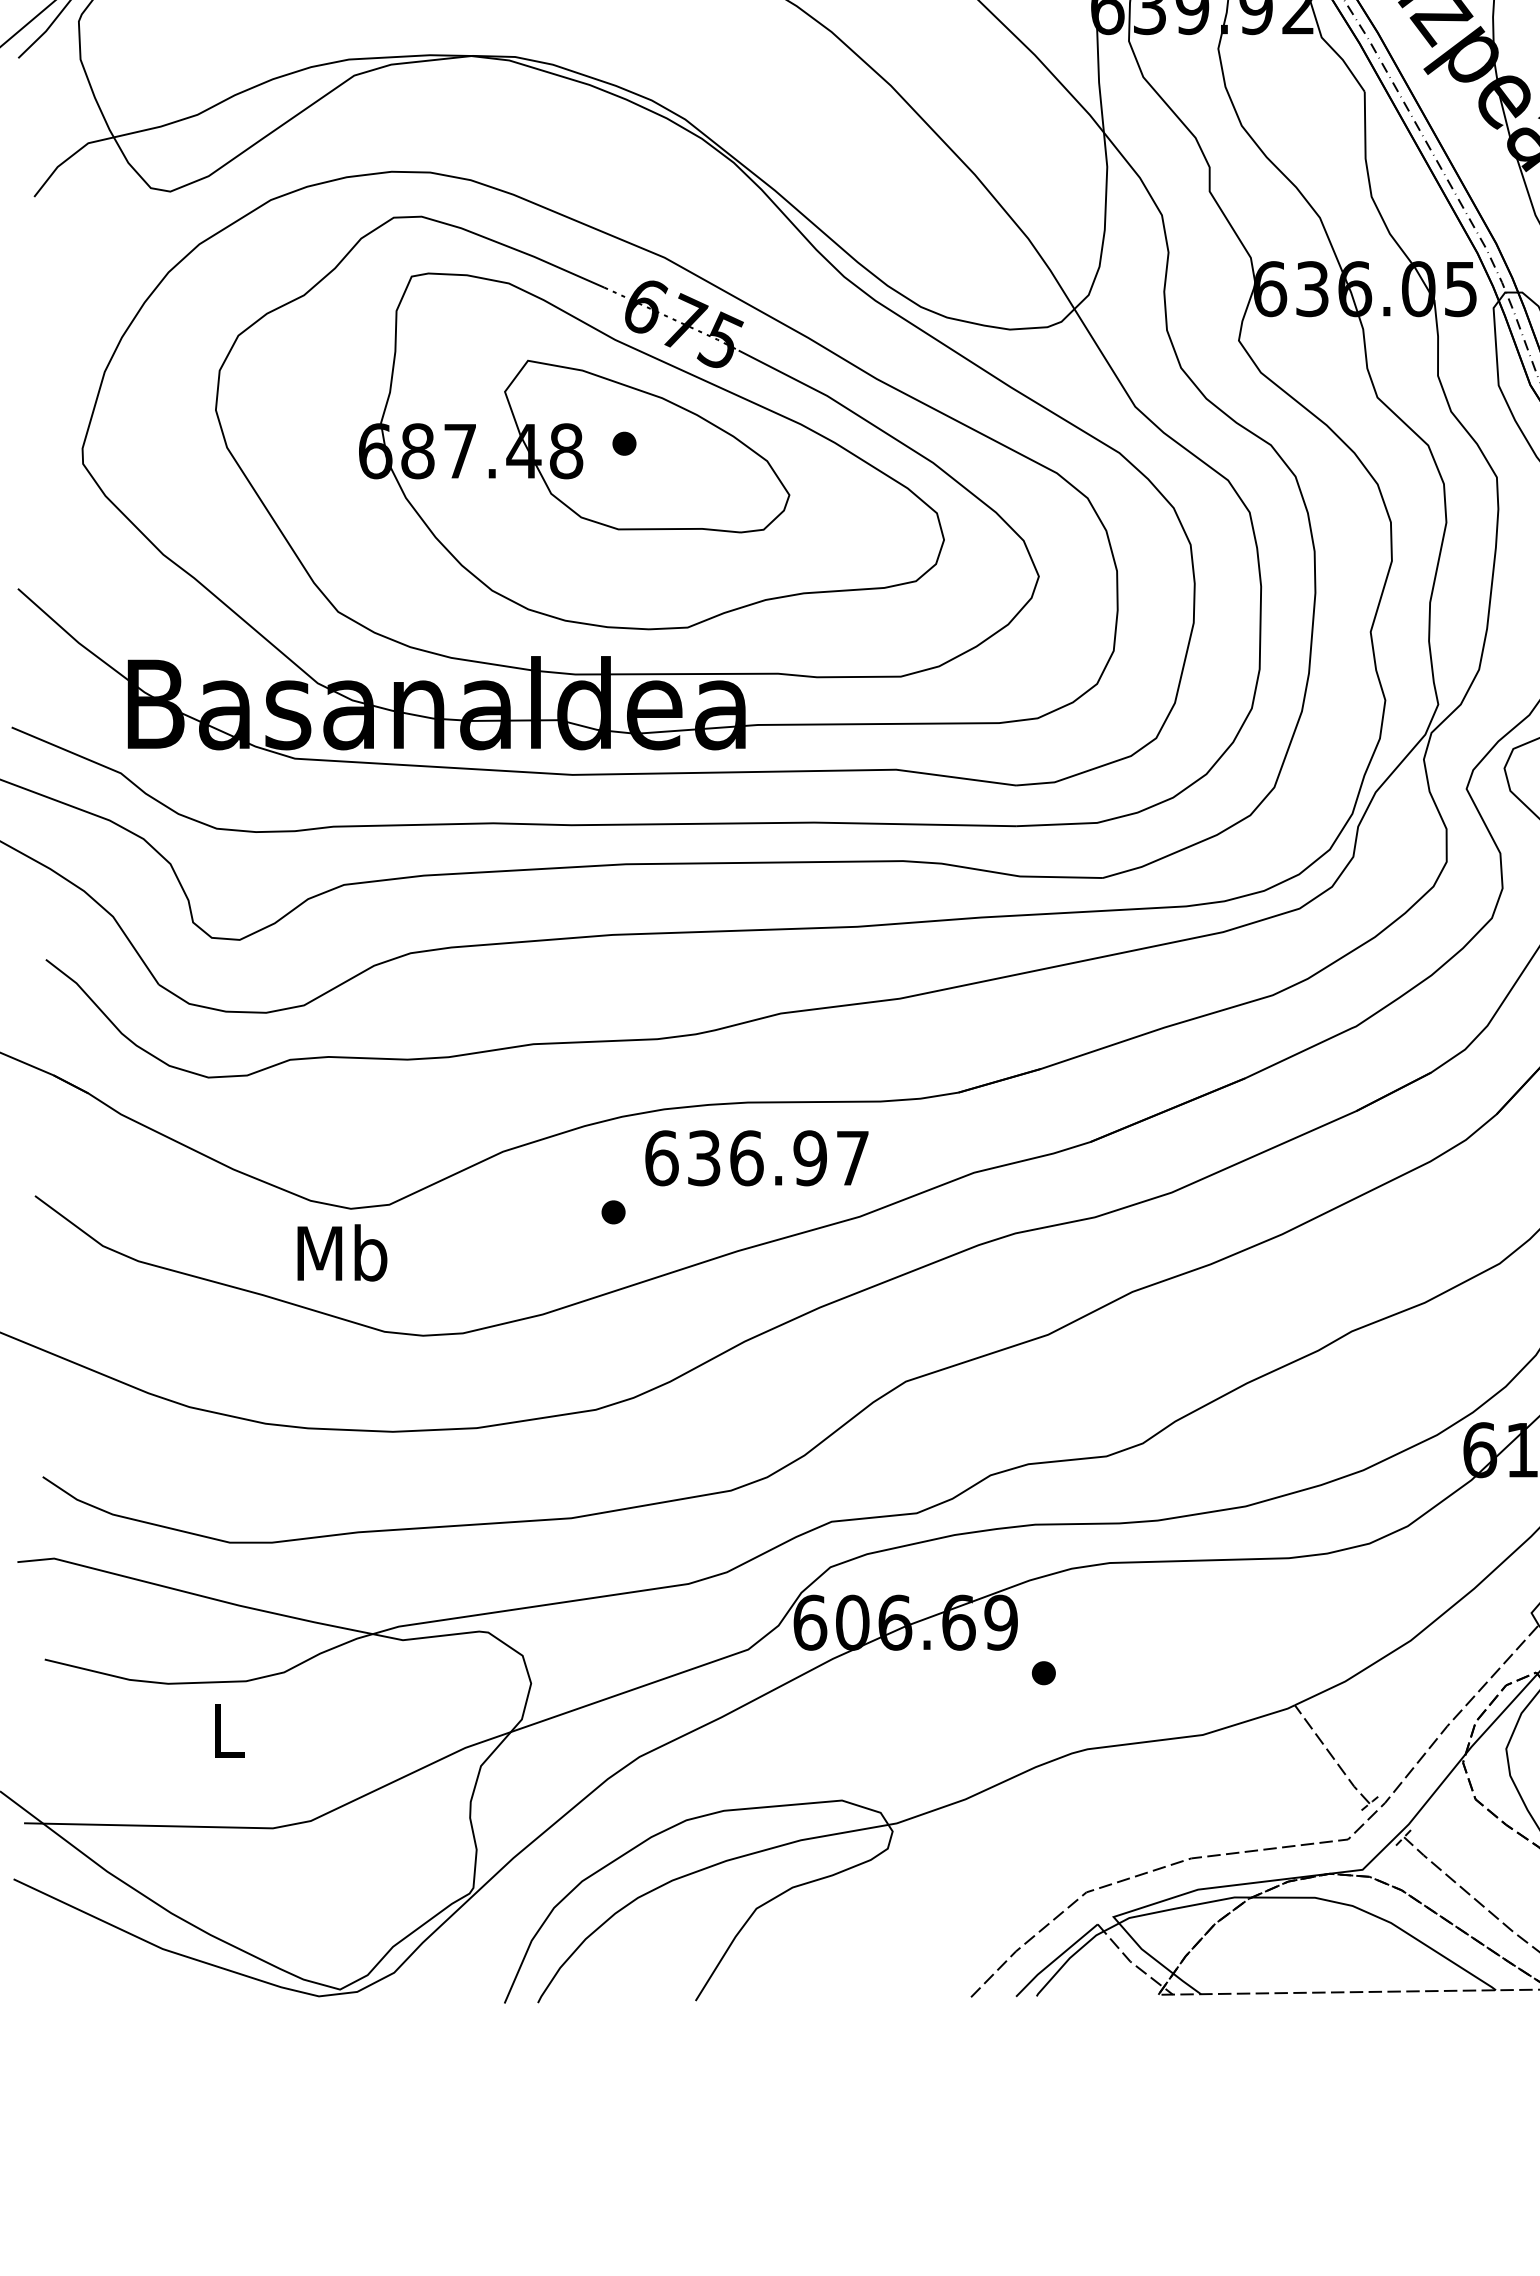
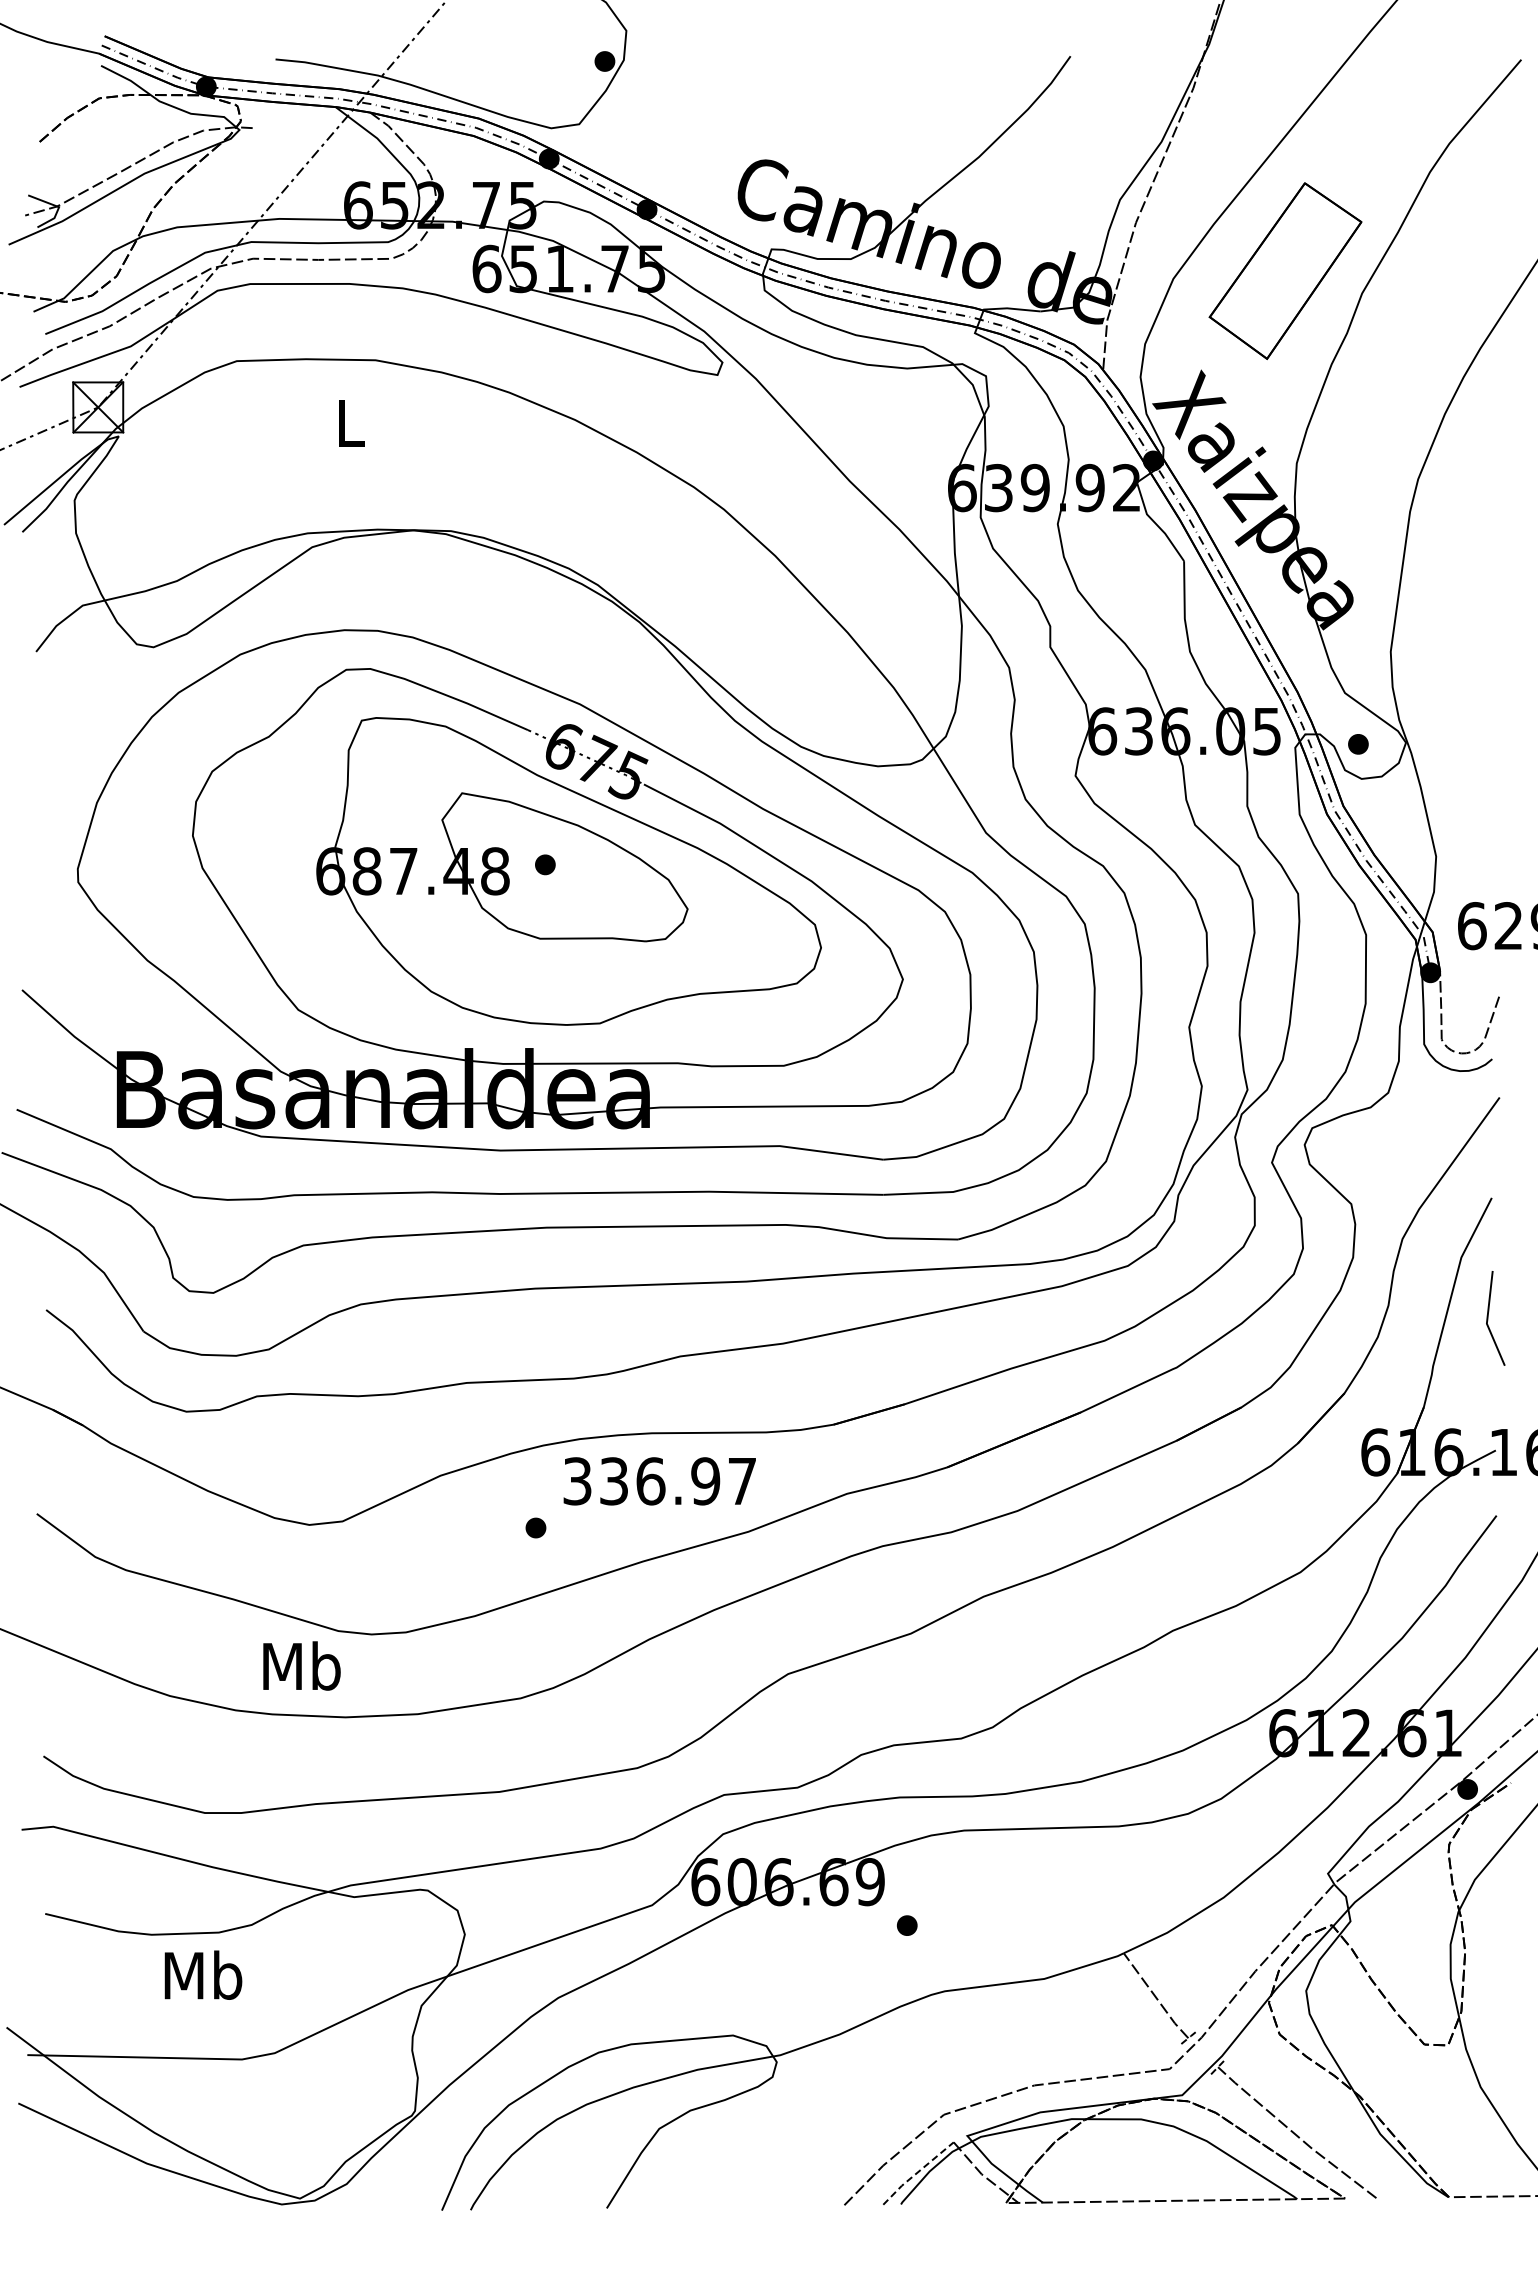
text: (661, 1158) -> (577, 1481), 636.97 -> 336.97
text: (341, 1252) -> (301, 1665), moved
text: (228, 1729) -> (203, 1974), L -> Mb
line: (1055, 1960) -> (917, 2173), solid -> dashed

